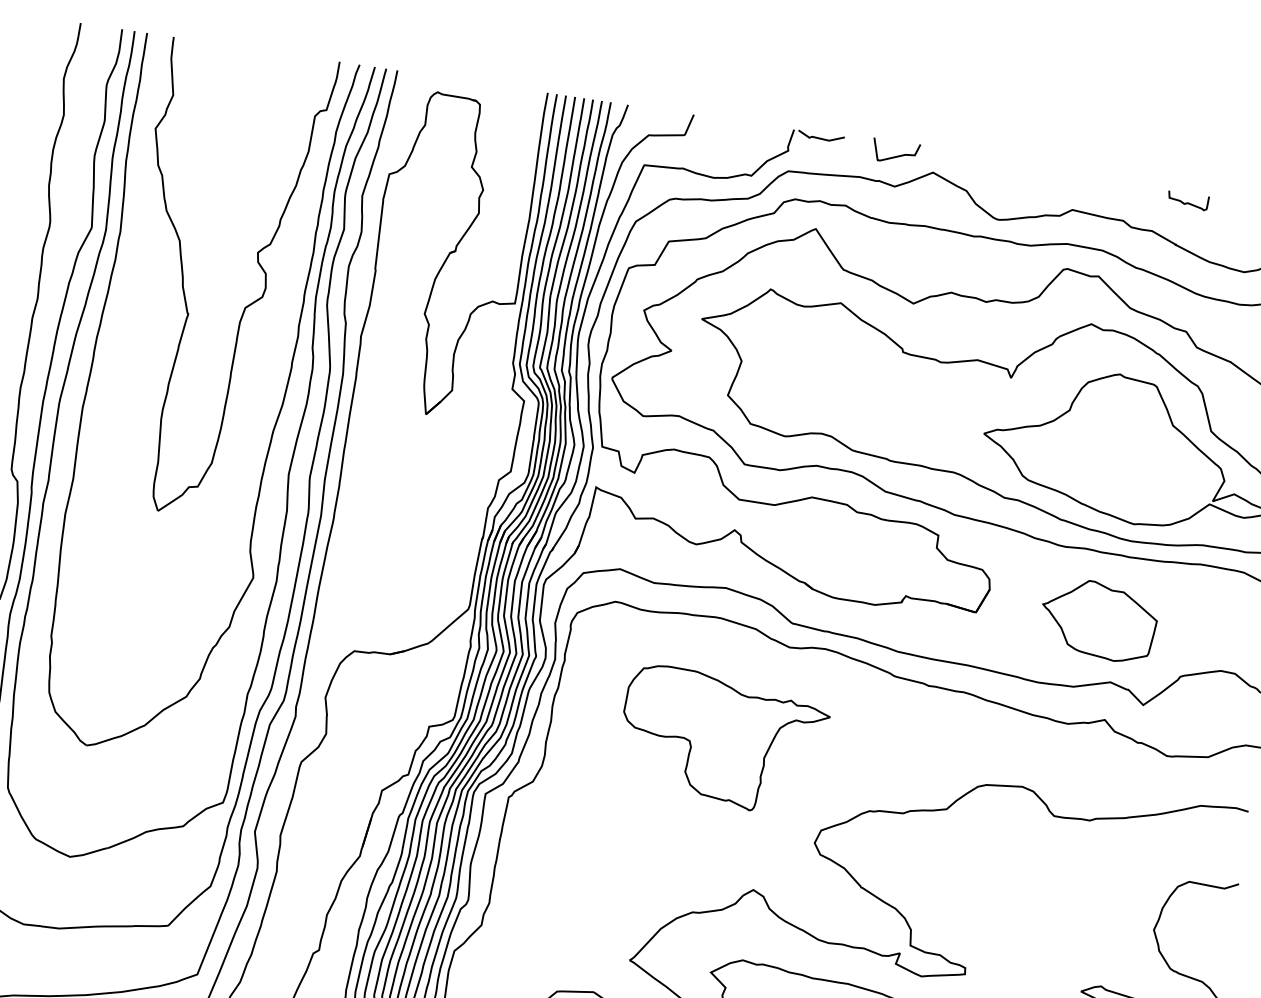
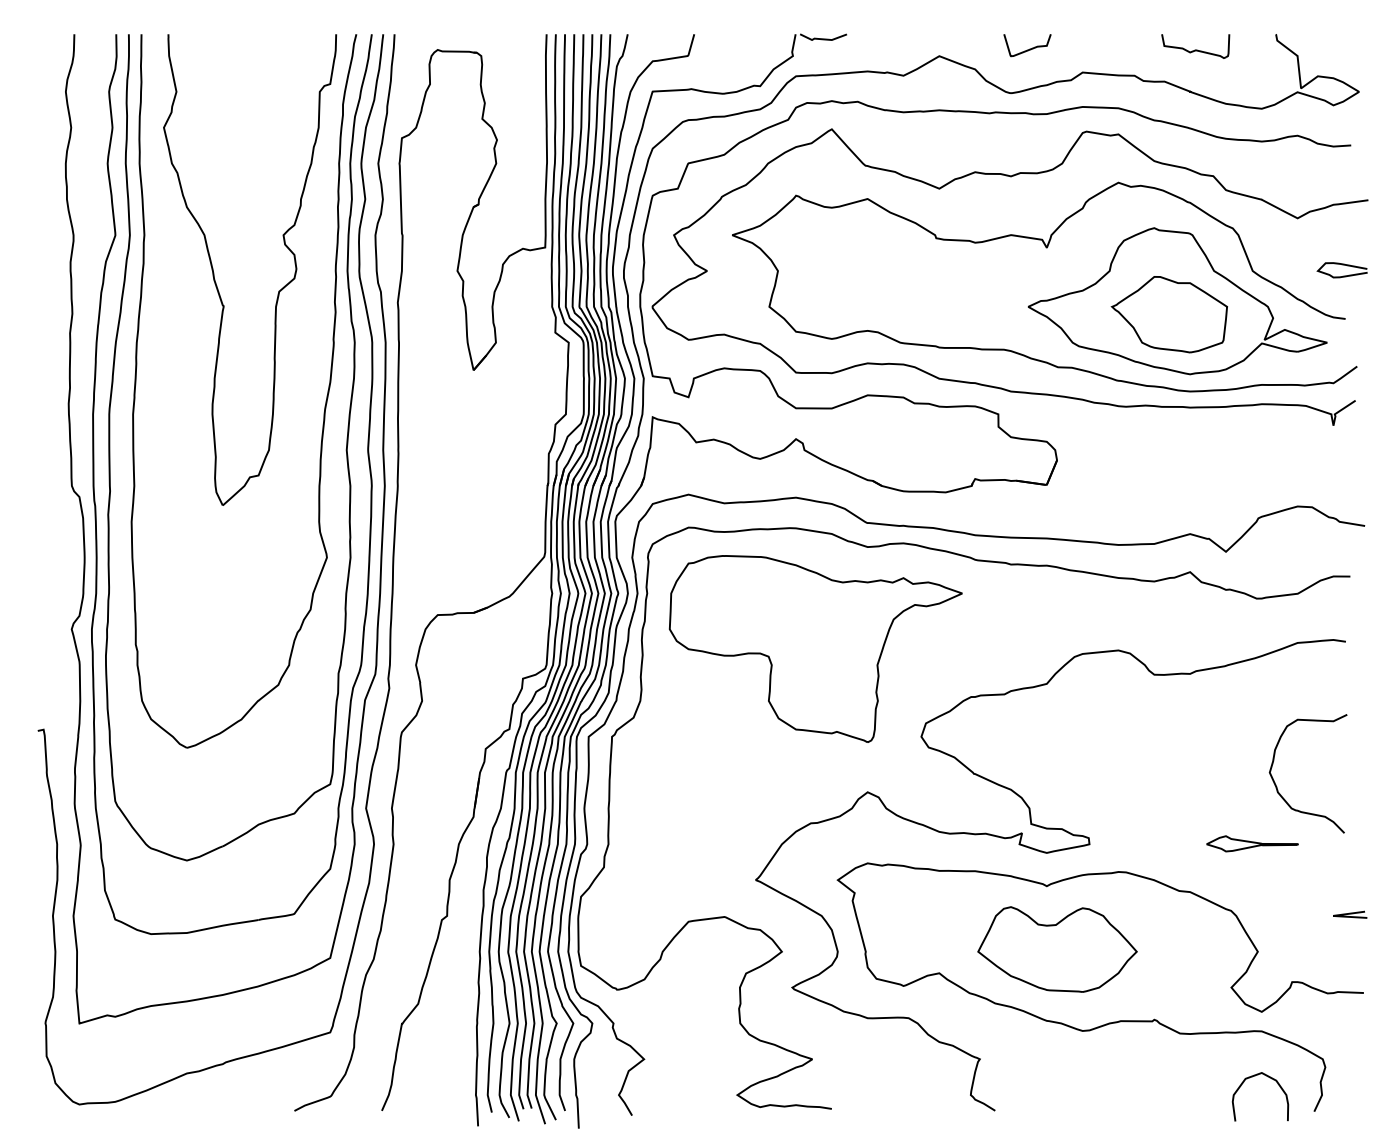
curve: (897, 155) -> (1029, 48), moved
part: (1187, 200) -> (1195, 46), size x1.67
part: (1097, 620) -> (1168, 314), moved
part: (723, 740) -> (815, 648), size x1.43

